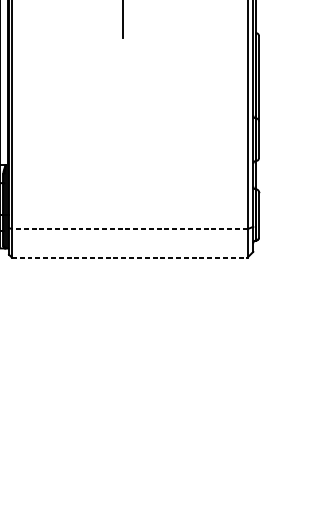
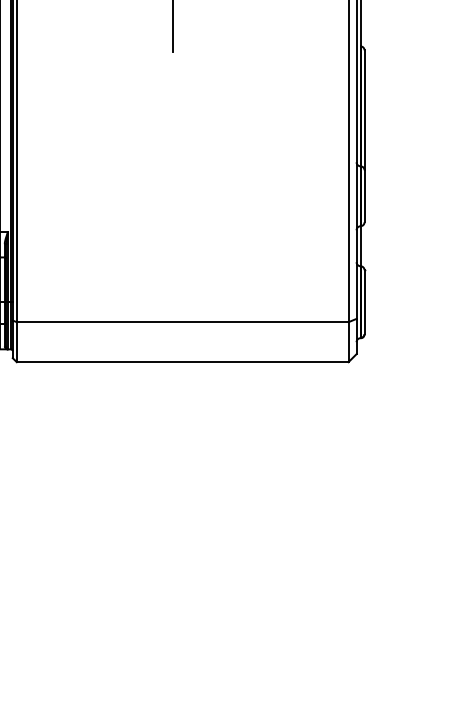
line: (129, 229) -> (182, 322), dashed -> solid
line: (129, 257) -> (182, 362), dashed -> solid

